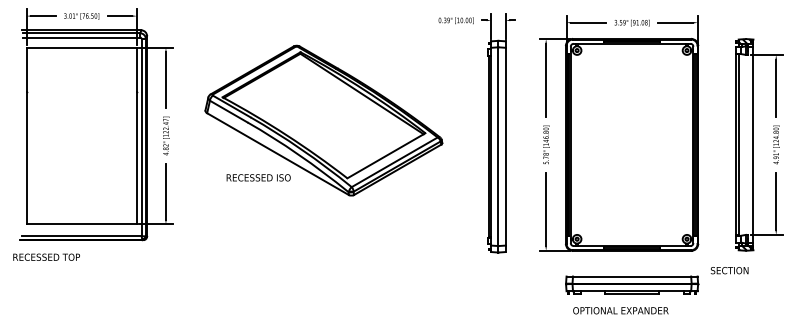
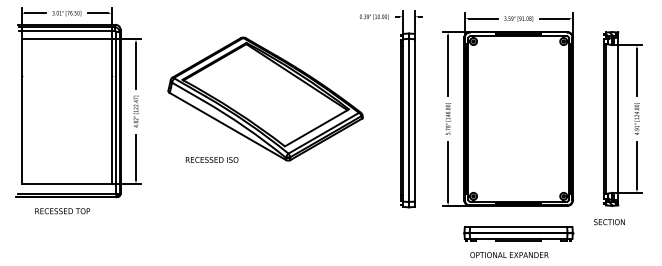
text: (258, 177) -> (211, 159), moved
text: (46, 256) -> (62, 210), moved
text: (729, 270) -> (609, 222), moved

